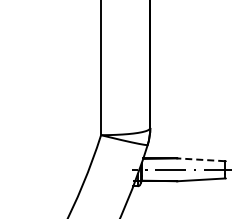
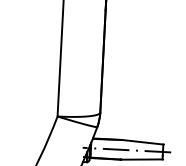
line: (201, 159) -> (143, 142), dashed -> solid

